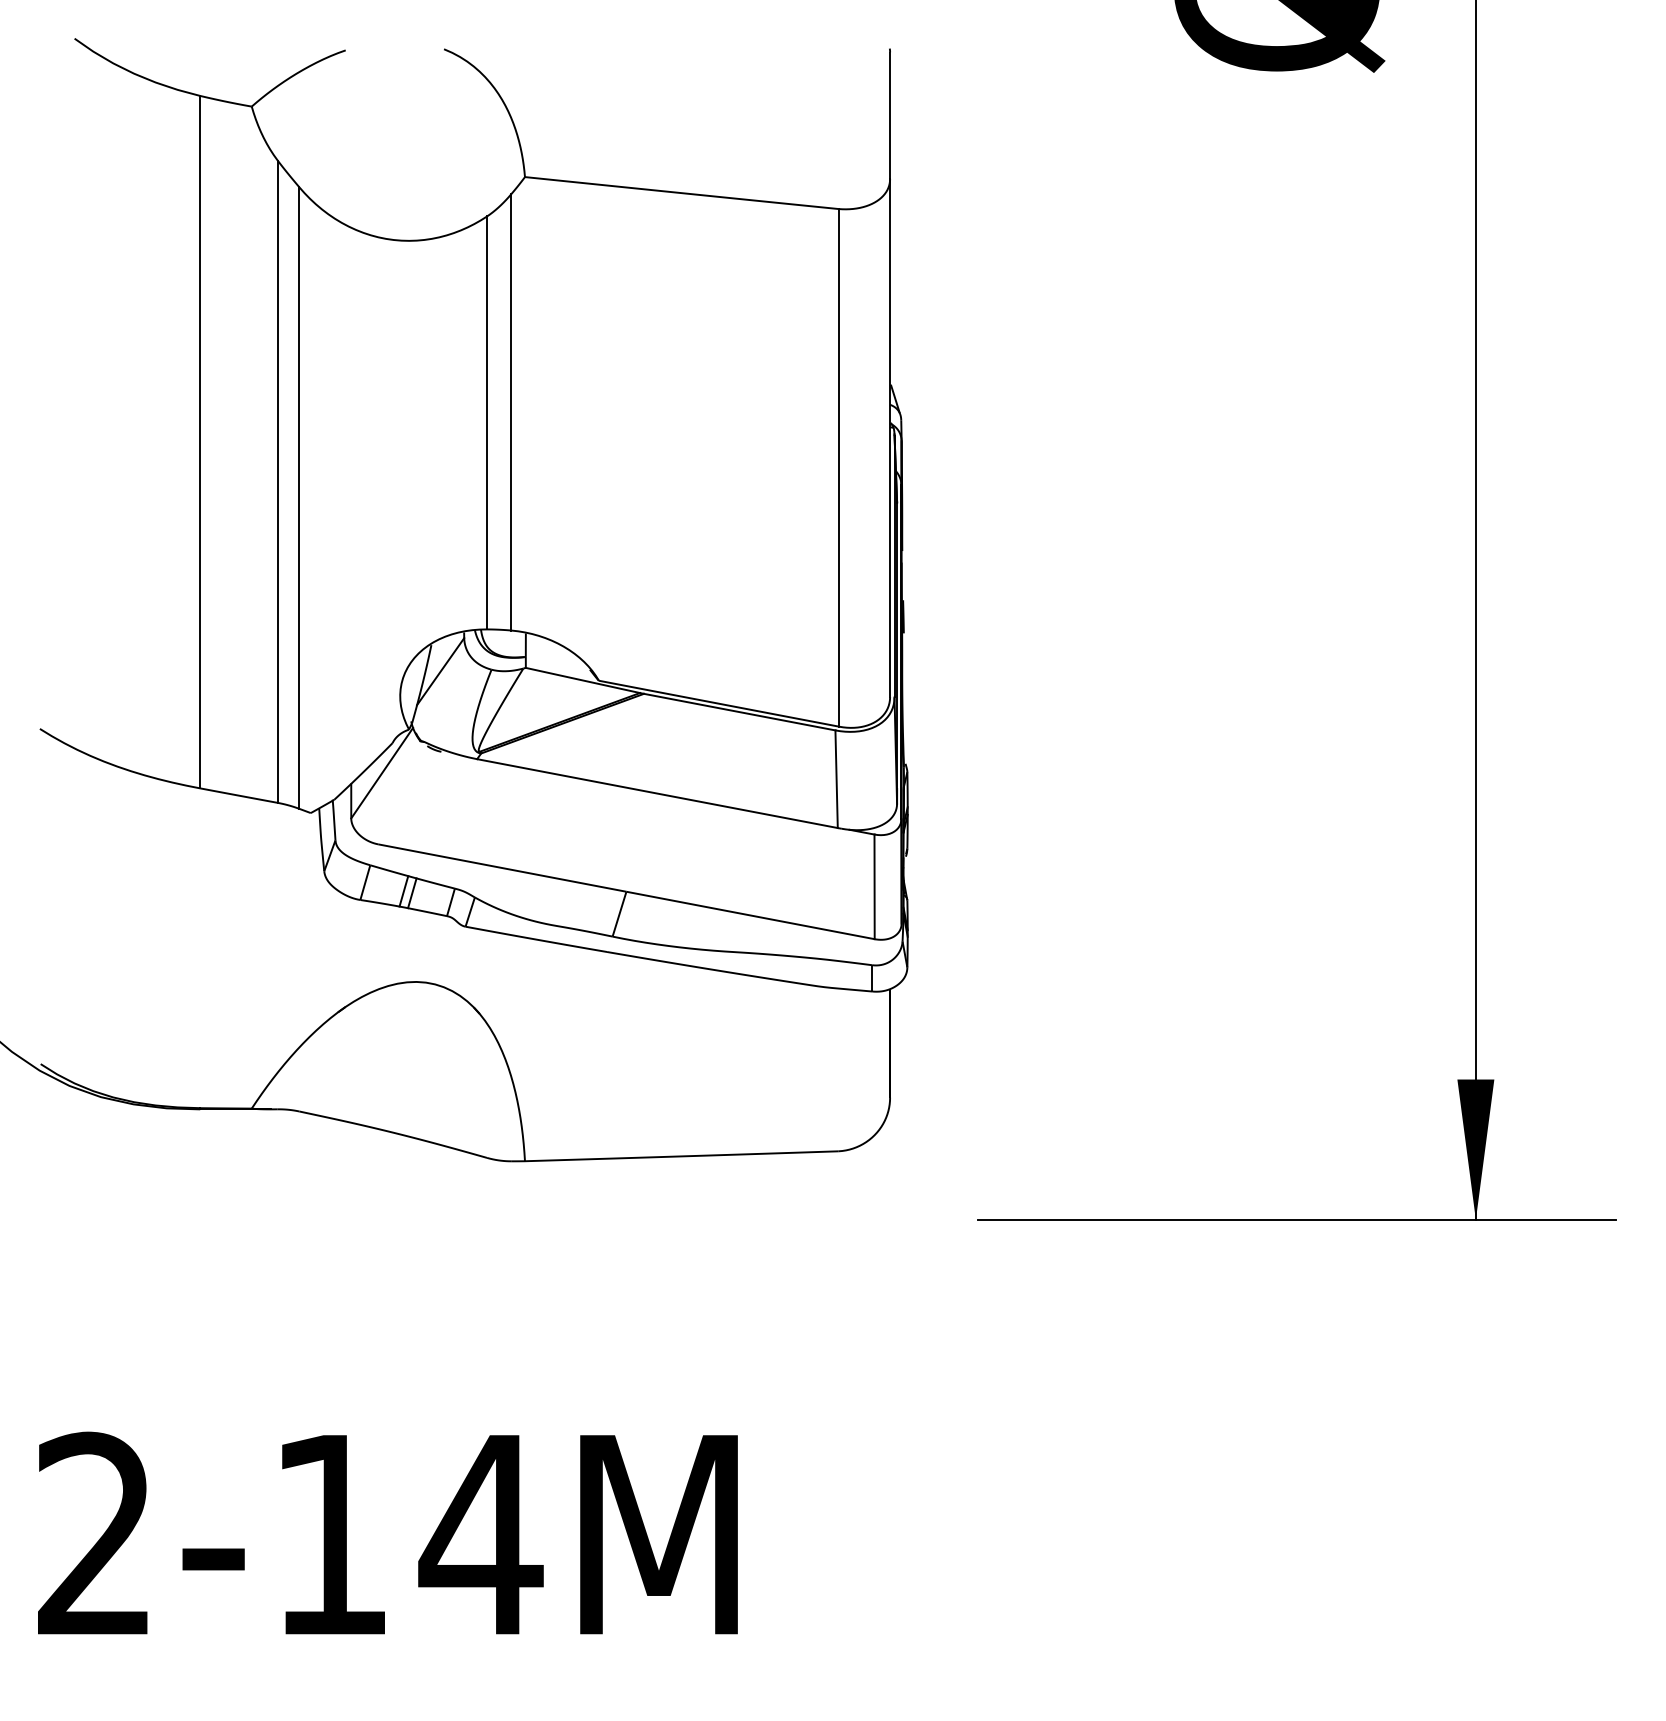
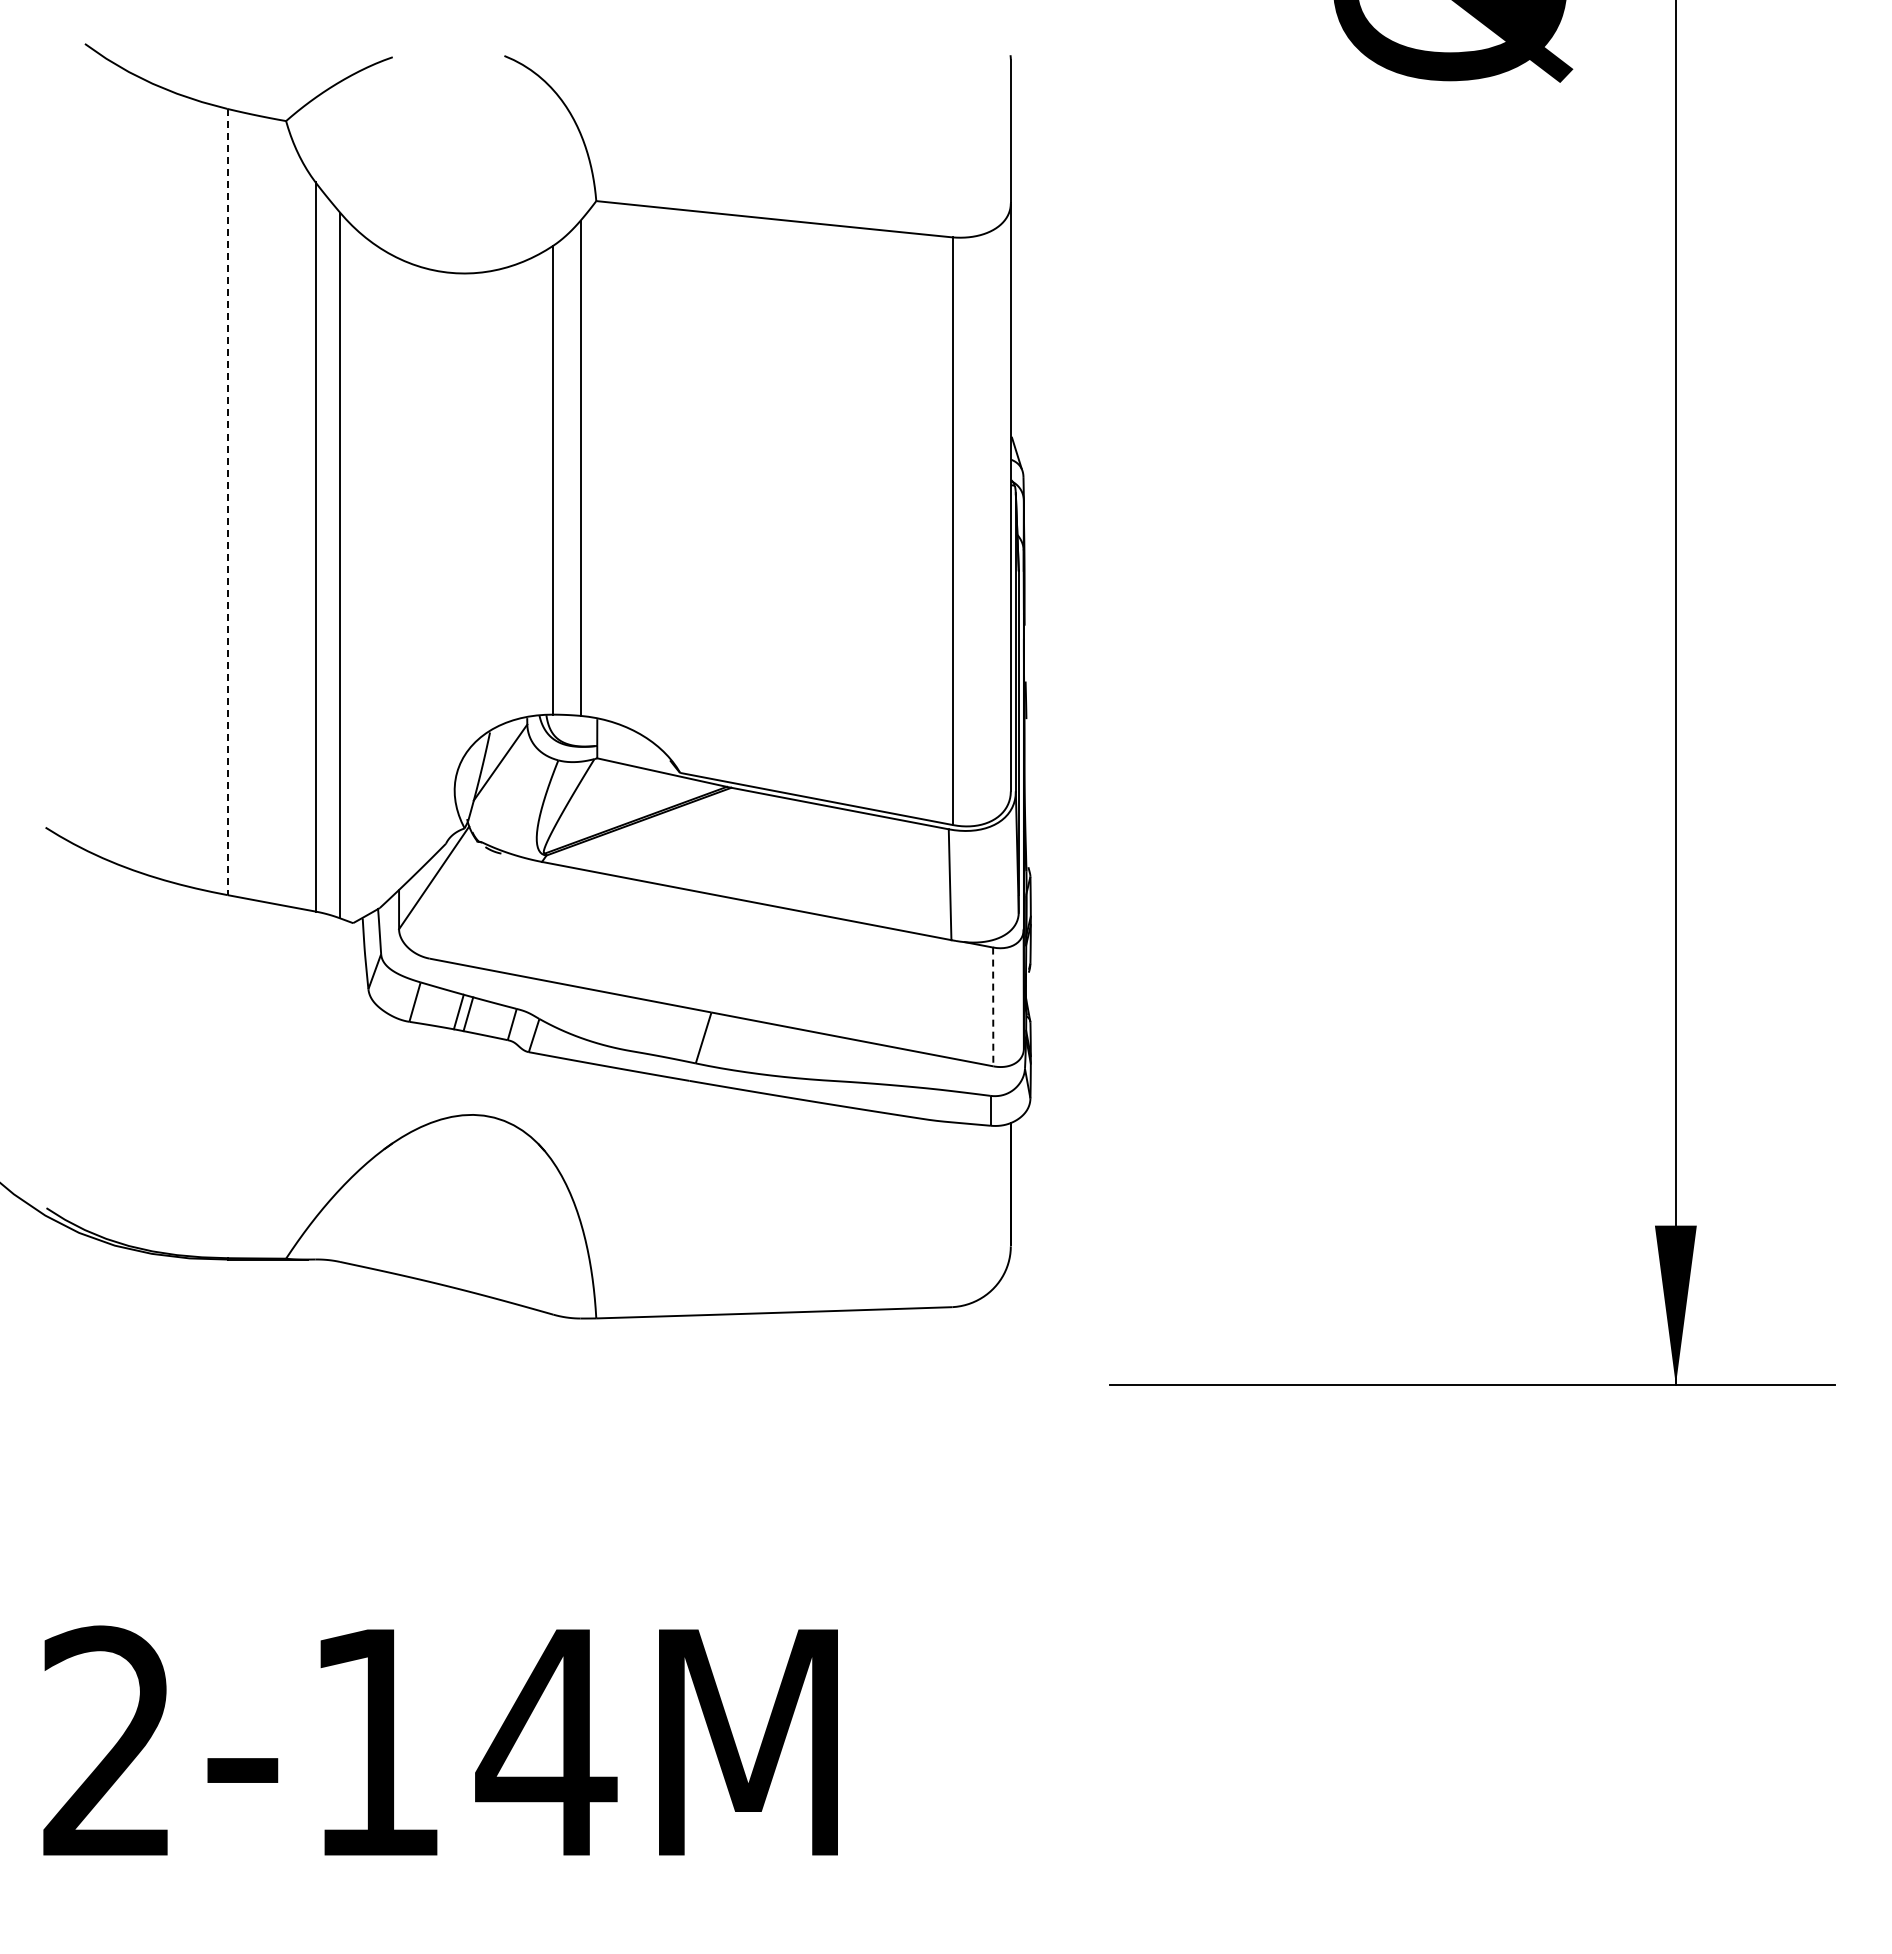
line: (200, 442) -> (227, 502), solid -> dashed
line: (874, 887) -> (993, 1007), solid -> dashed

